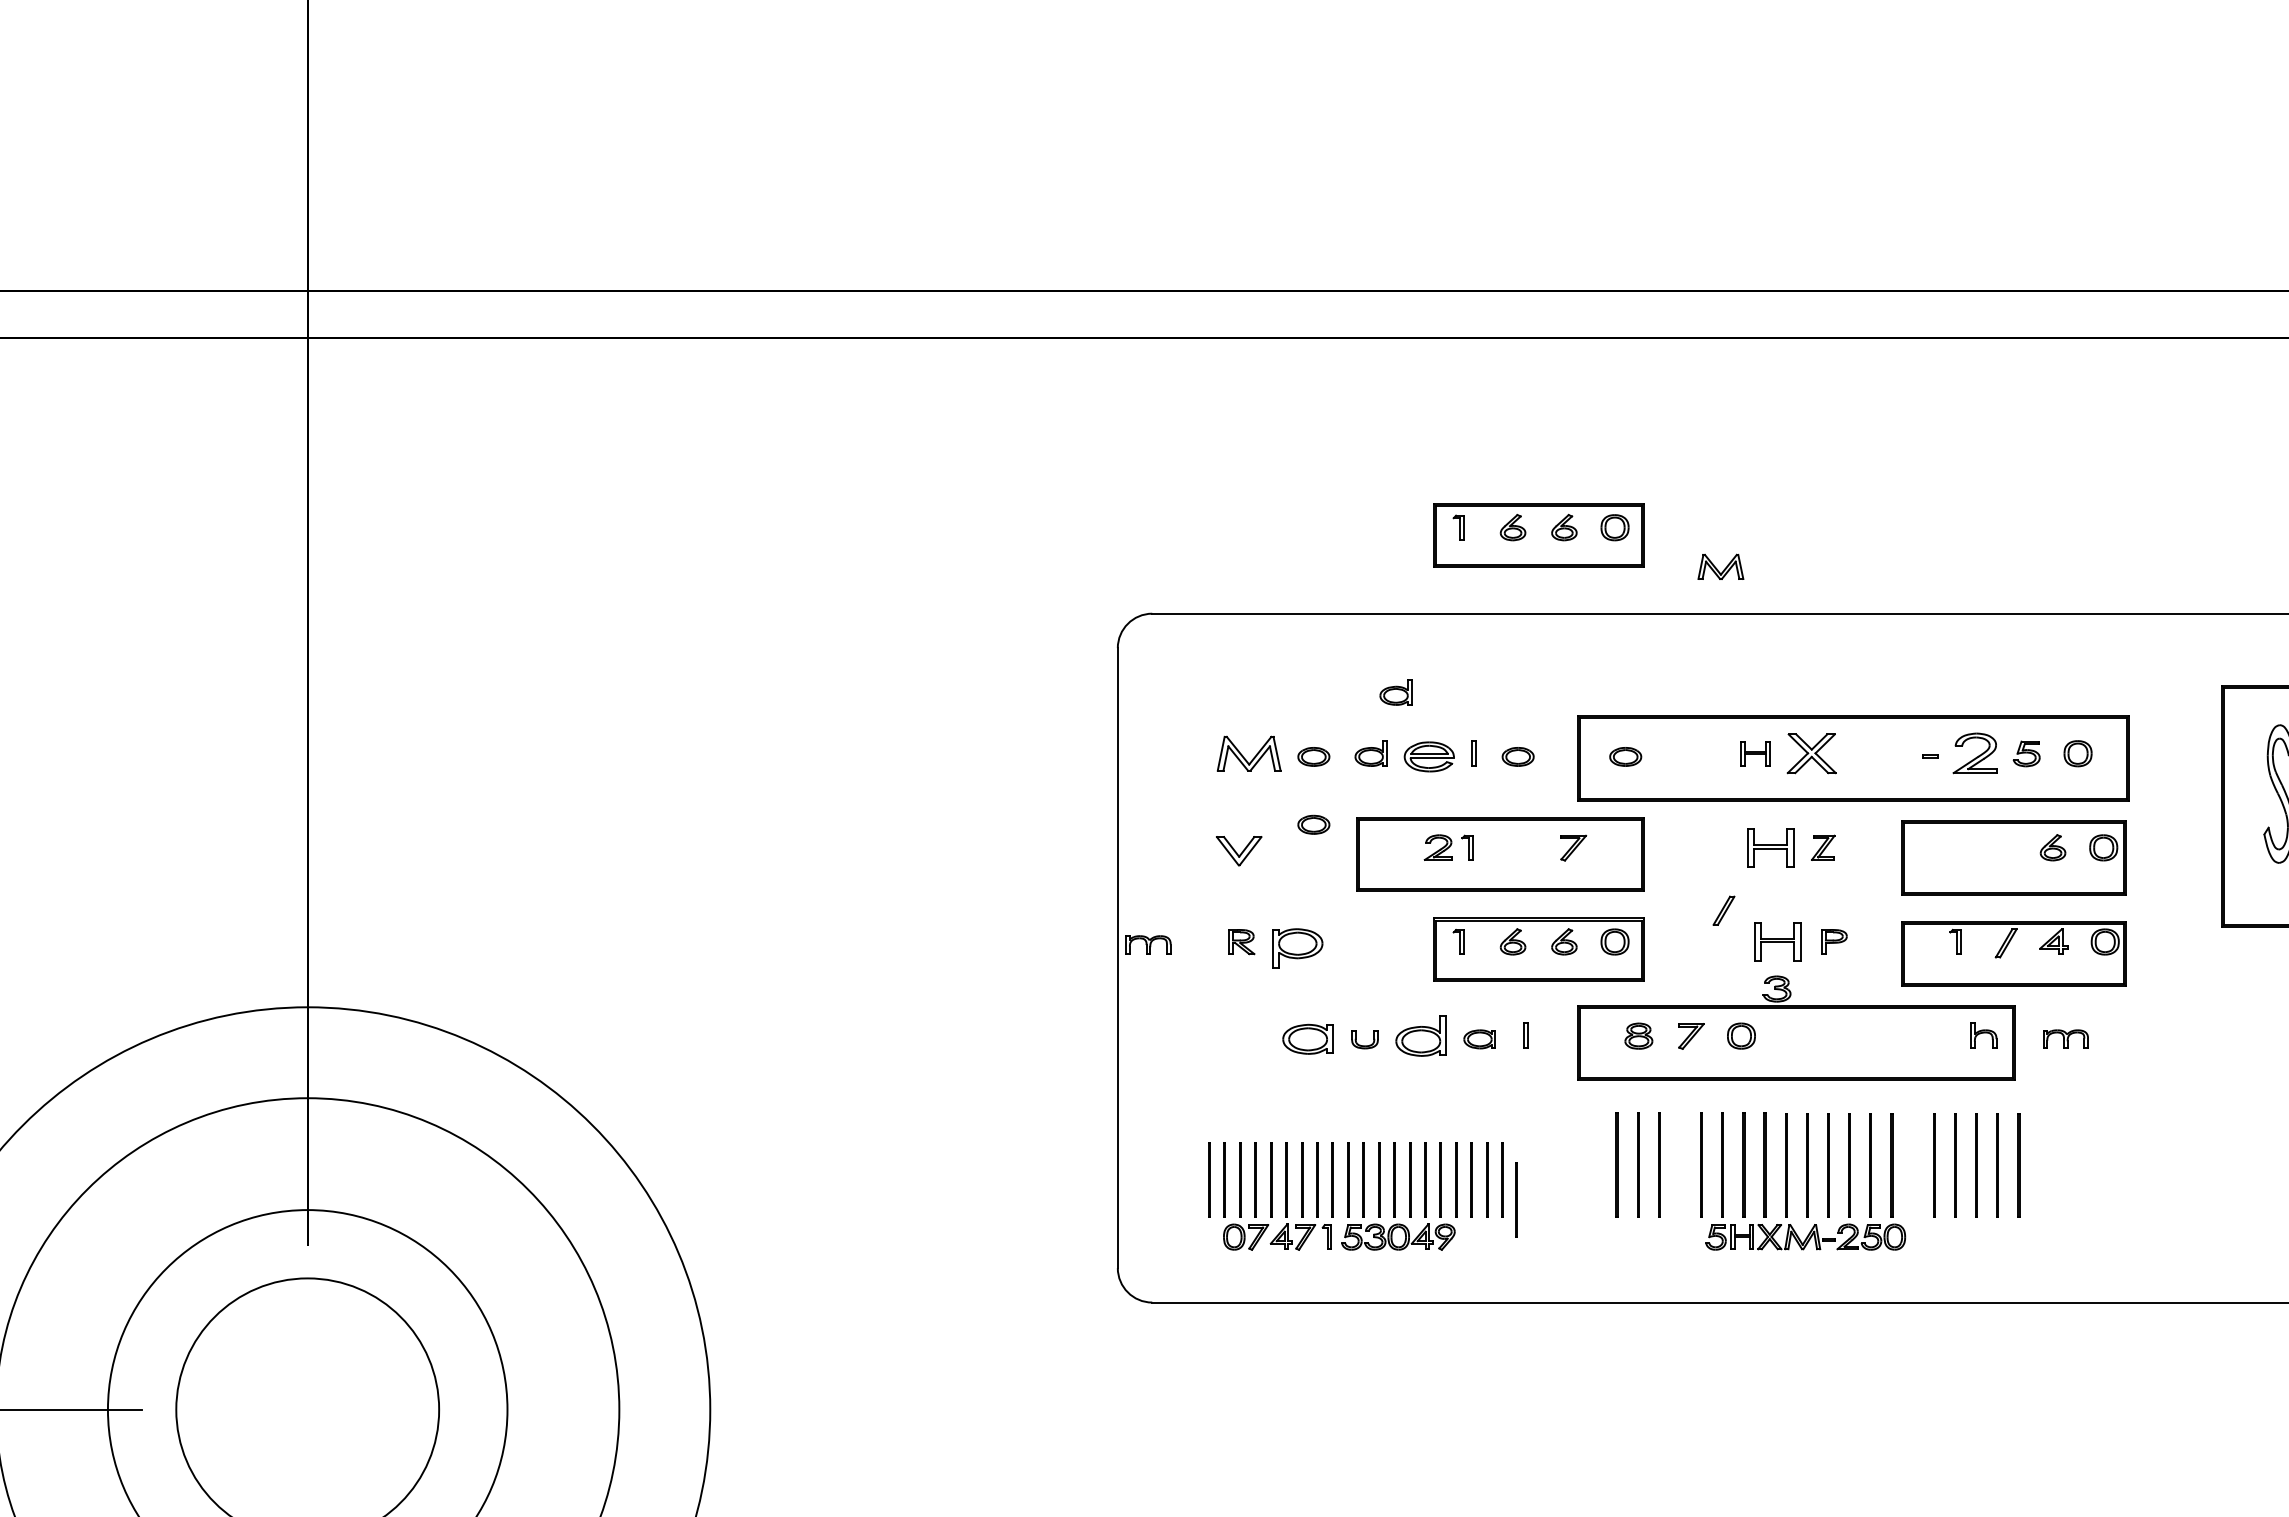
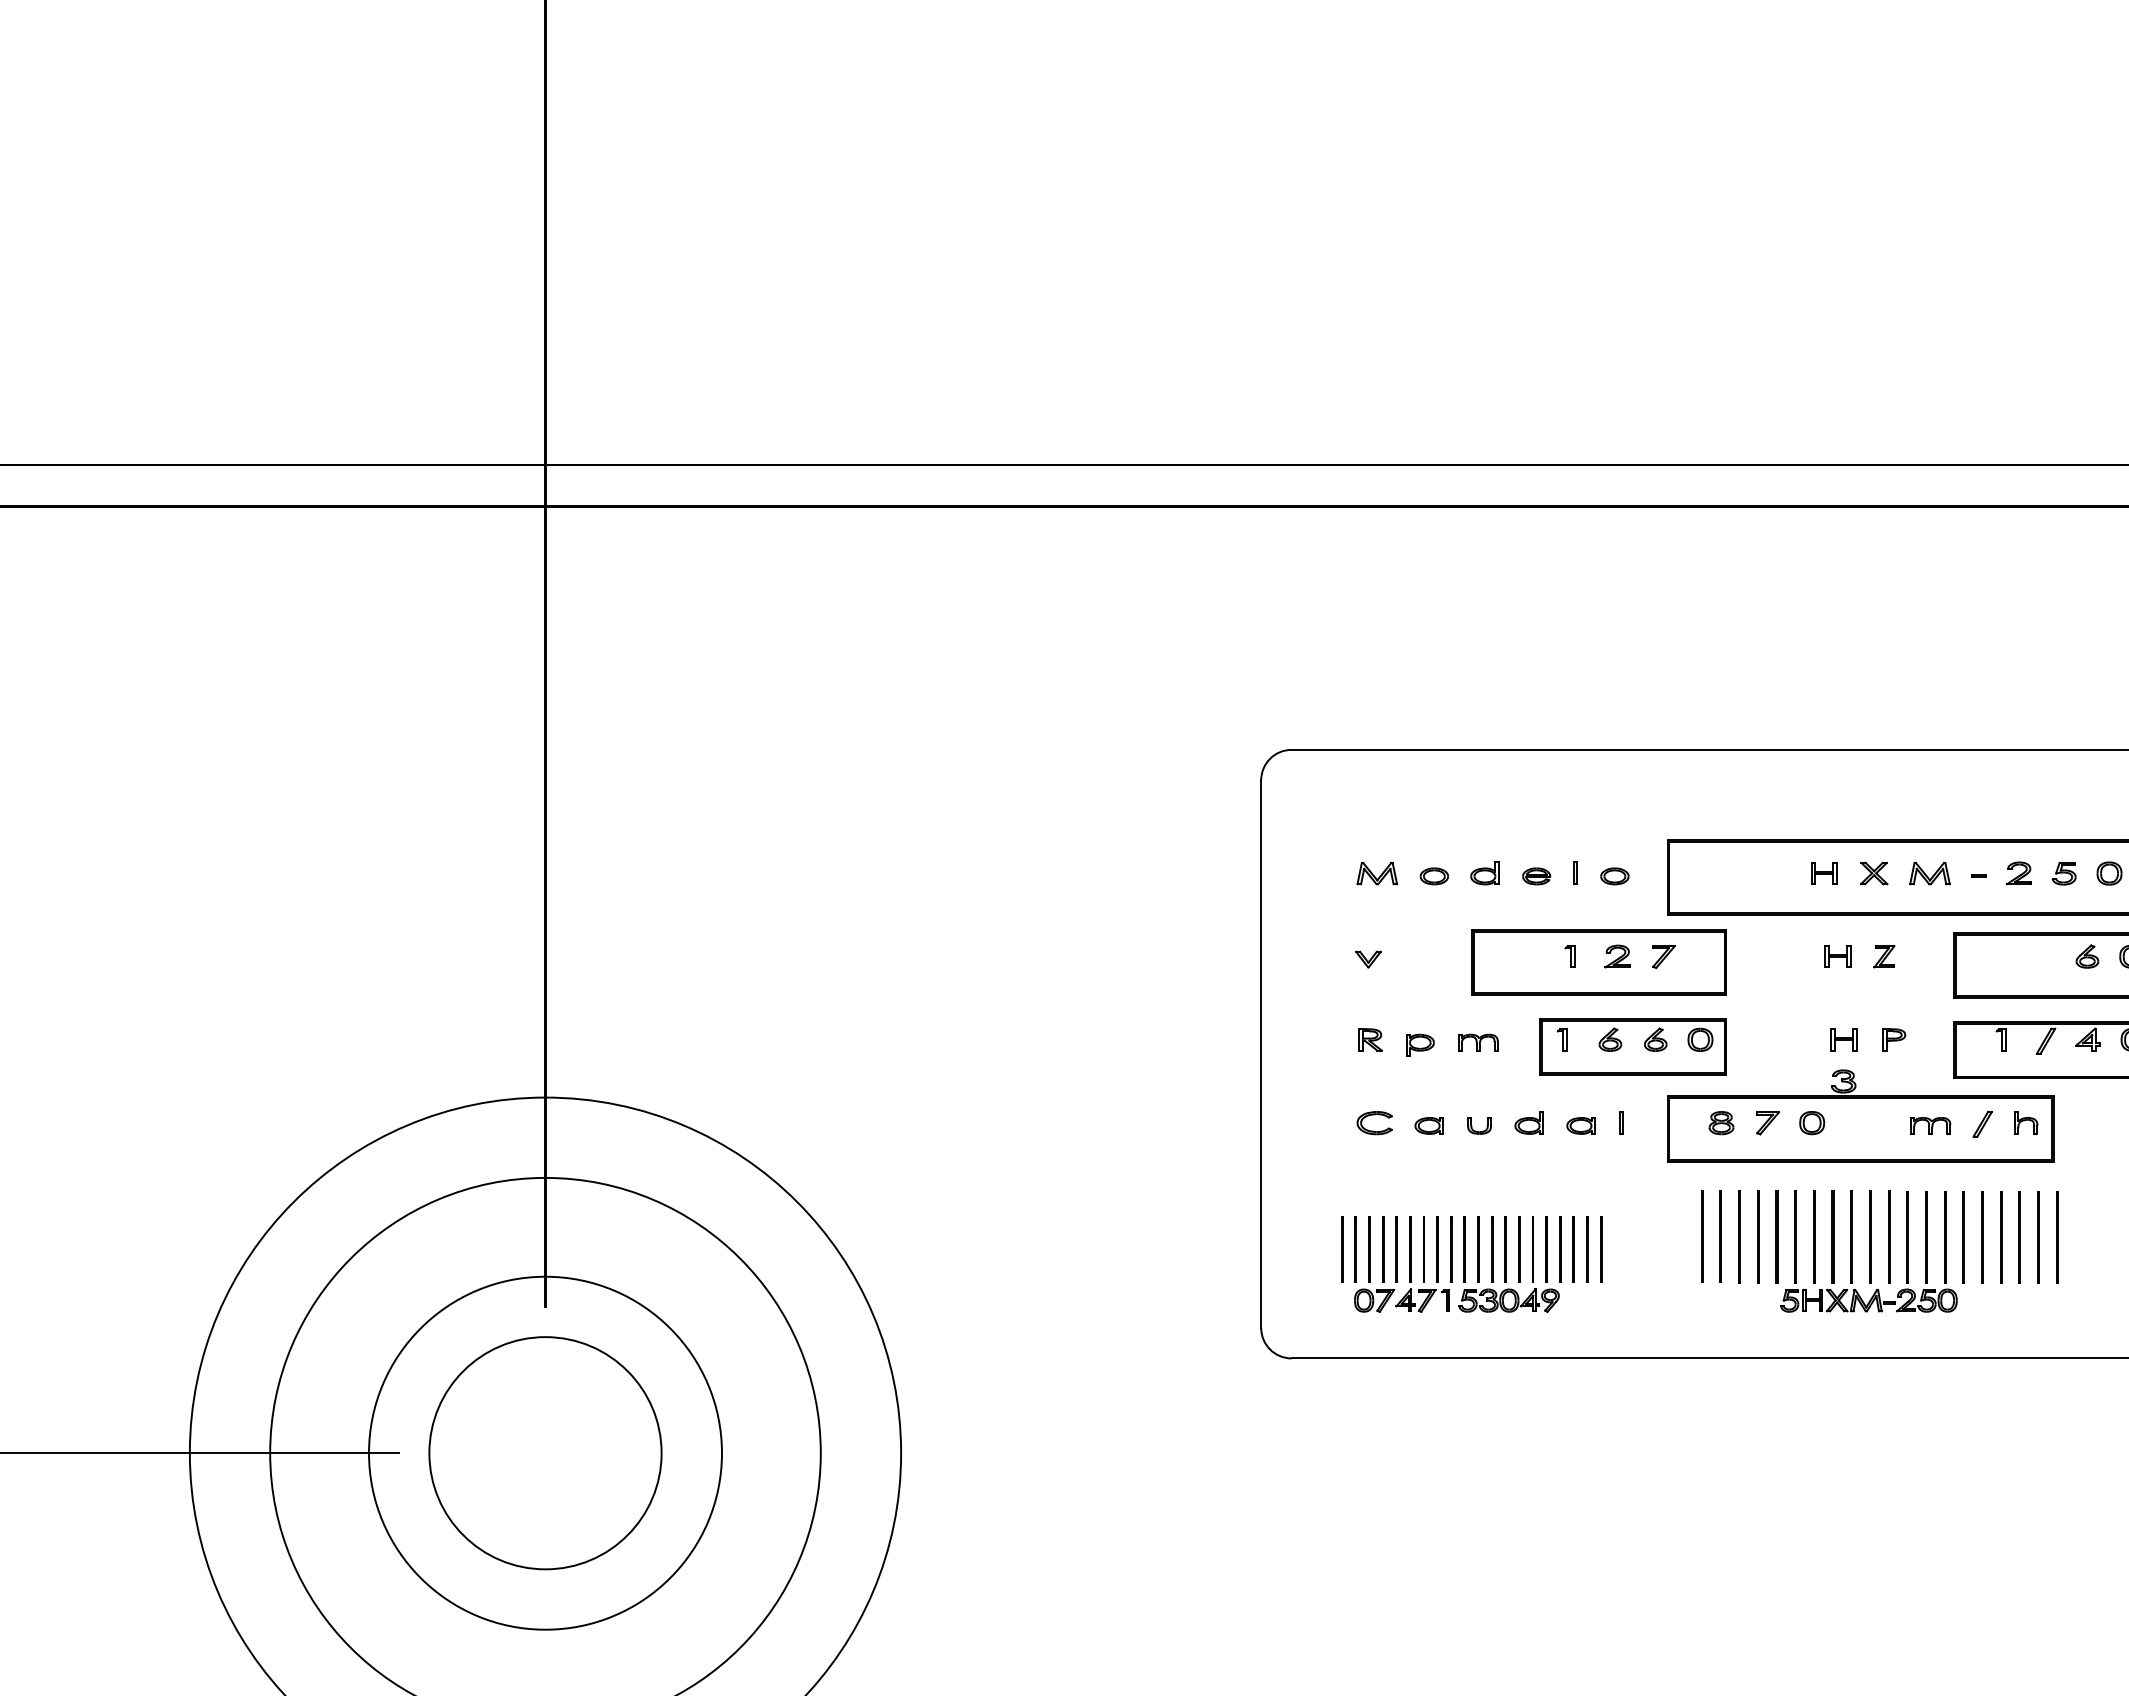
part: (1538, 535) -> (1632, 680), removed
part: (1720, 566) -> (1929, 873), moved
part: (1395, 692) -> (1506, 819), removed
part: (1249, 753) -> (1377, 873), size x0.71
part: (1810, 753) -> (1873, 873), size x0.62
part: (1975, 753) -> (2018, 873), size x0.62
part: (1429, 757) -> (1536, 876), size x0.62
part: (1625, 757) -> (1709, 876), removed
part: (1312, 824) -> (1433, 936), removed
part: (1438, 847) -> (1617, 956), moved
part: (1770, 847) -> (1837, 956), size x0.62
part: (1239, 850) -> (1368, 959), size x0.62
part: (1723, 909) -> (1982, 1123), moved
part: (1776, 941) -> (1843, 1039), size x0.62
part: (1148, 944) -> (1478, 1042), moved
part: (1298, 947) -> (1420, 1044), size x0.62
part: (1420, 1035) -> (1528, 1122), size x0.62
part: (1307, 1038) -> (1428, 1125), size x0.62
part: (2065, 1038) -> (1930, 1125), moved
part: (1244, 1044) -> (1373, 1130), added
line: (1680, 1164) -> (1758, 1236), added
line: (1912, 1165) -> (1963, 1237), added
line: (1516, 1199) -> (1613, 1267), removed

